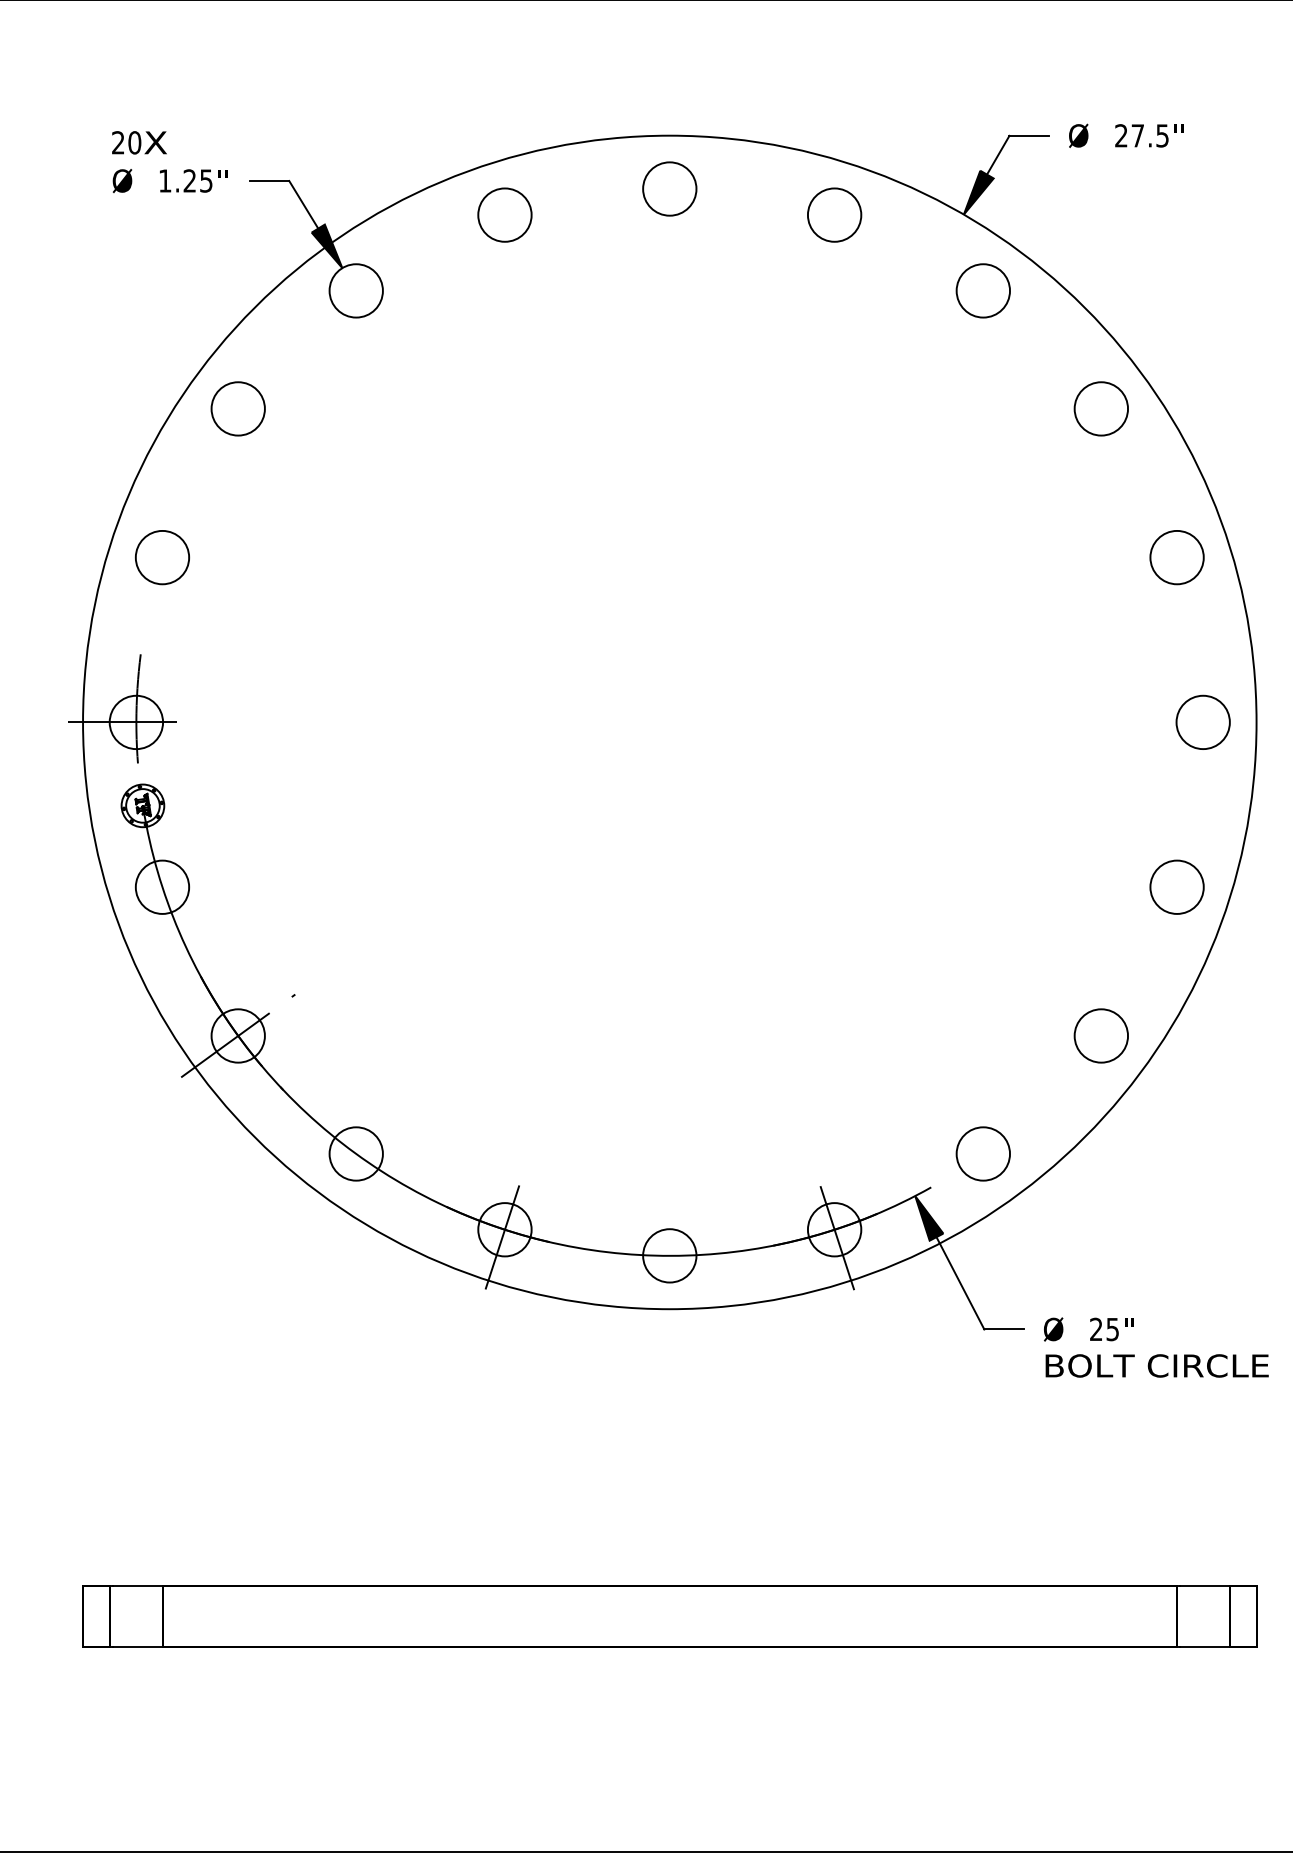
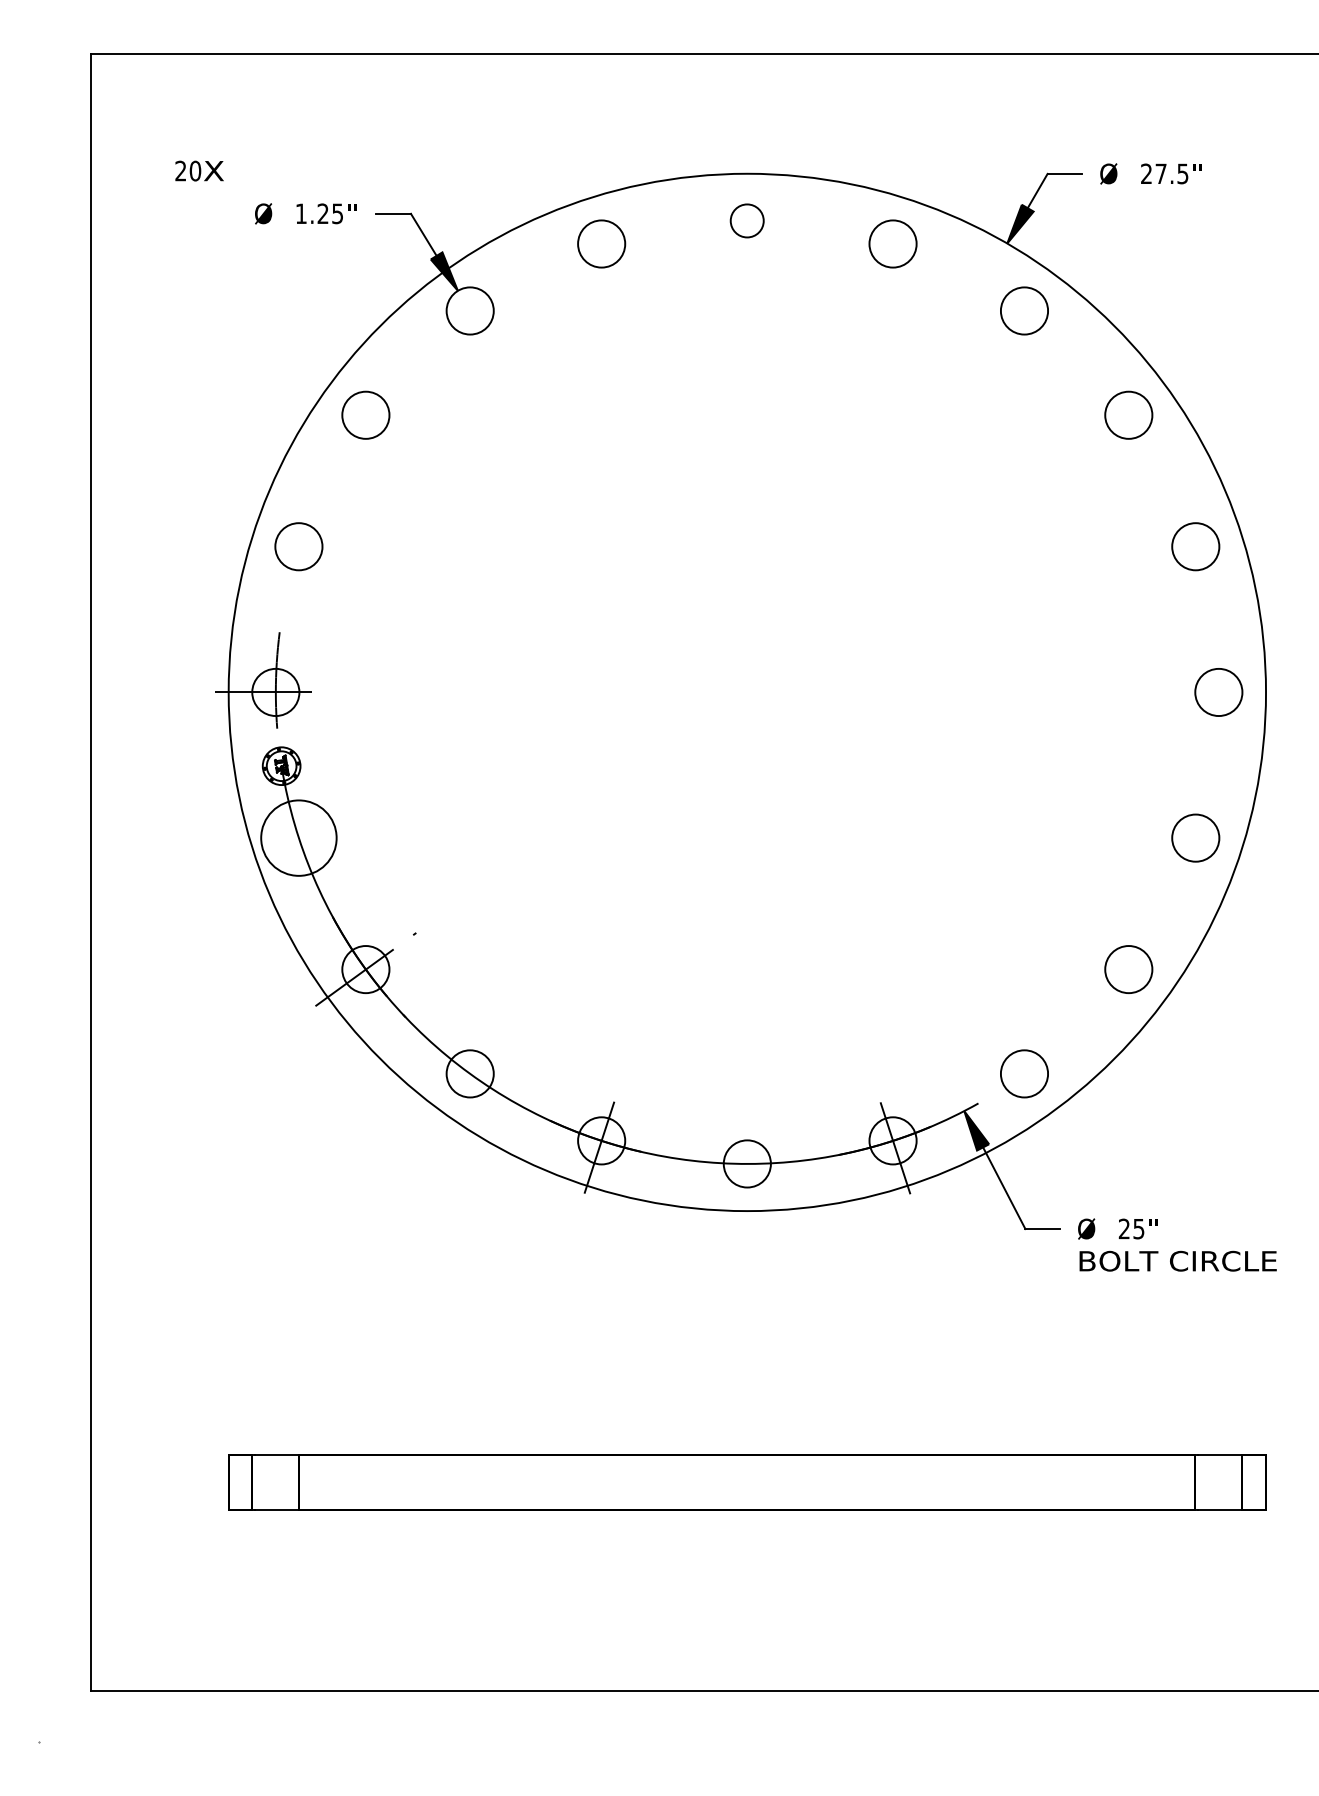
text: (139, 142) -> (199, 170), moved
circle: (668, 188) -> (746, 220), size x0.7
circle: (162, 886) -> (298, 837), size x1.6

